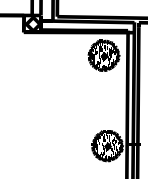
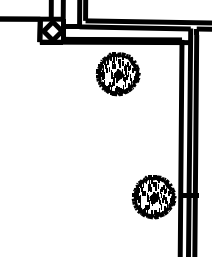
part: (103, 56) -> (117, 74), moved

